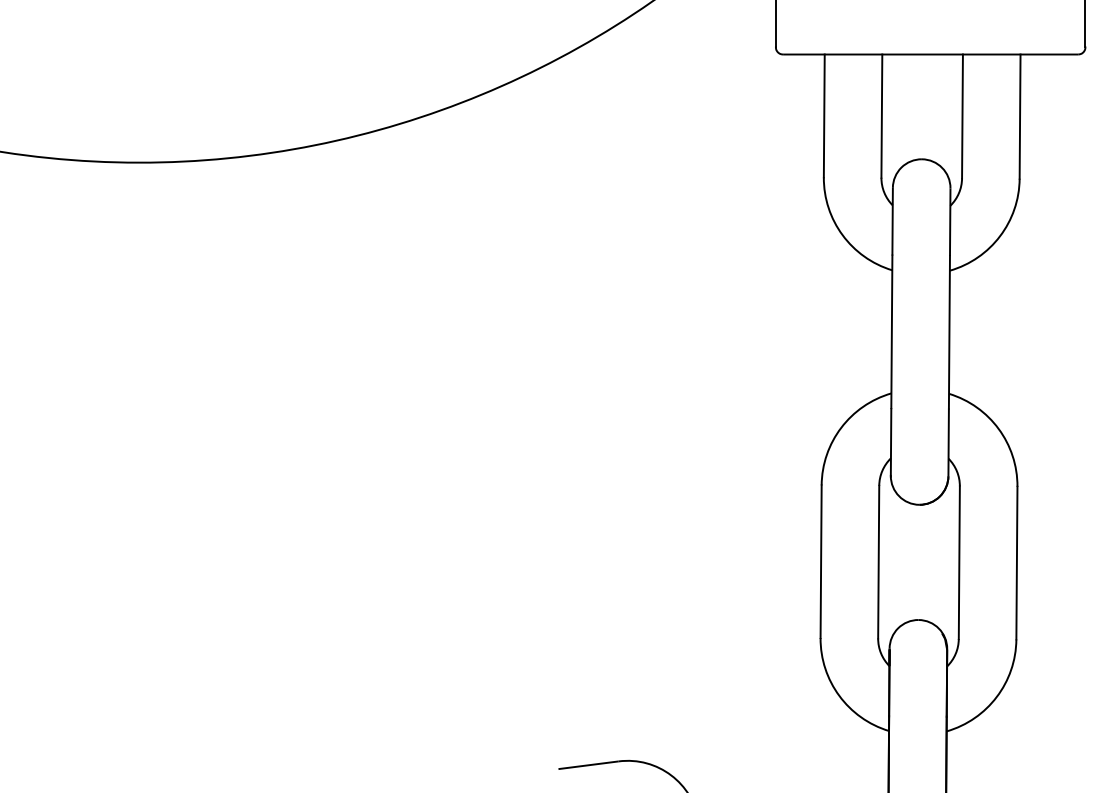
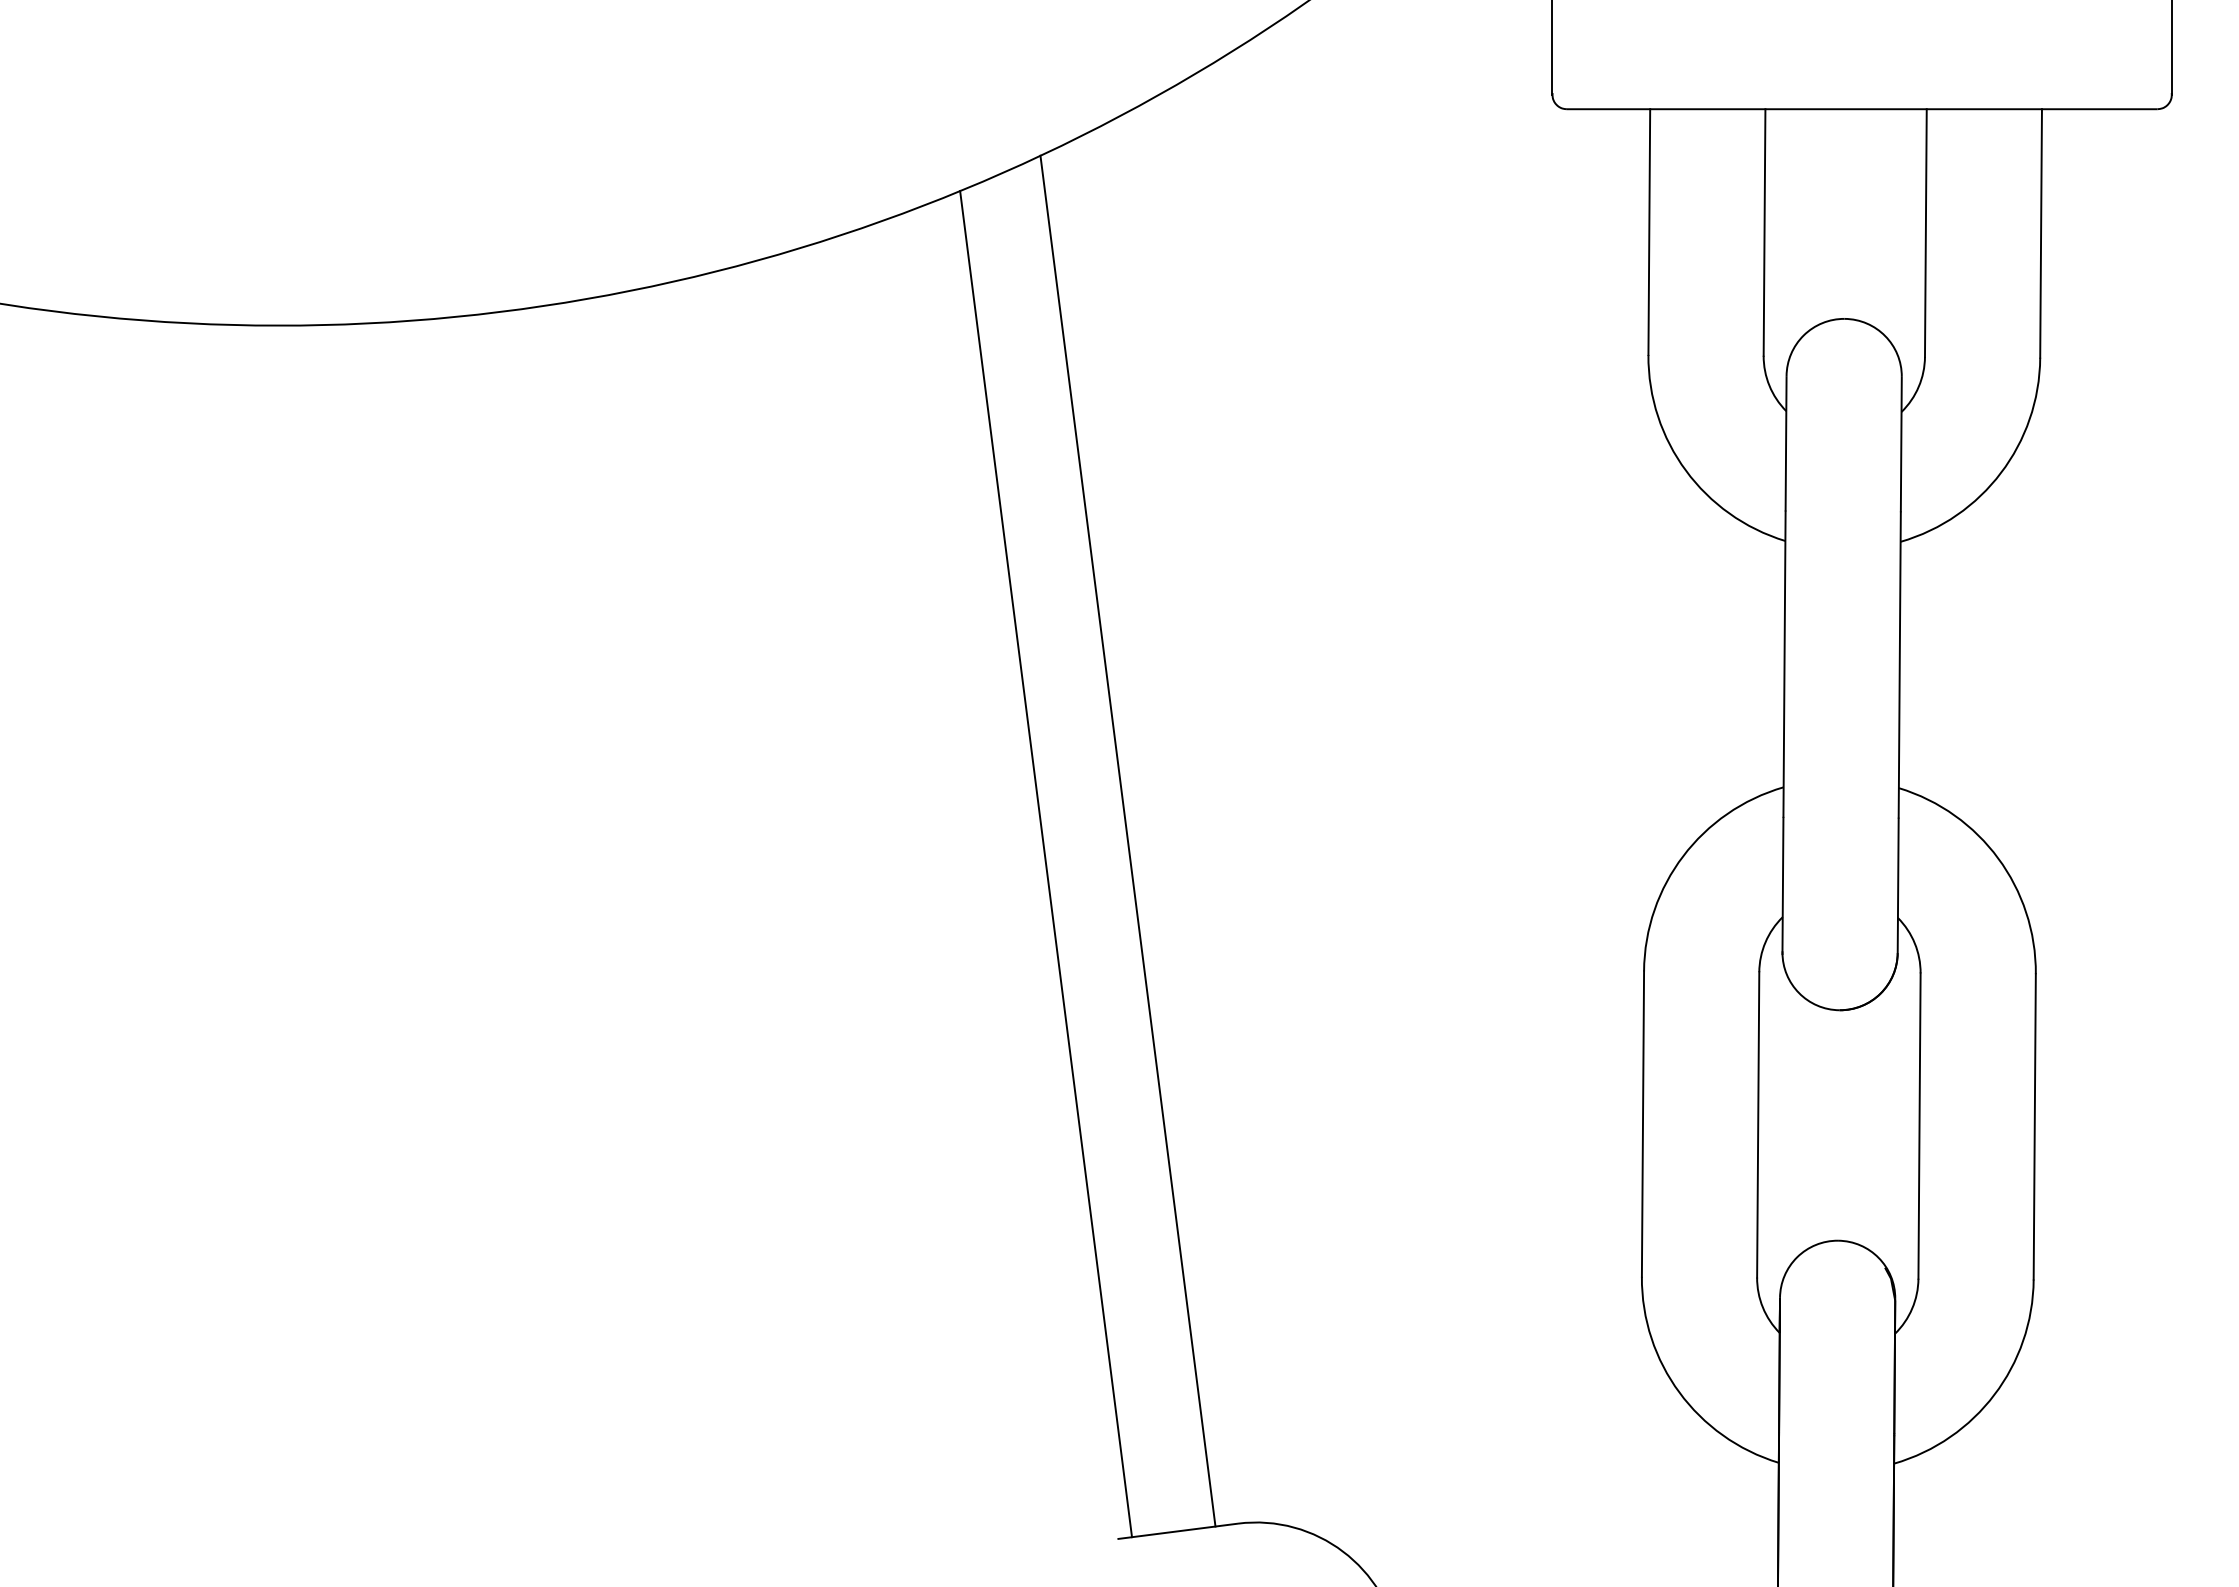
line: (563, 419) -> (1127, 839), added
line: (522, 431) -> (1045, 863), added

